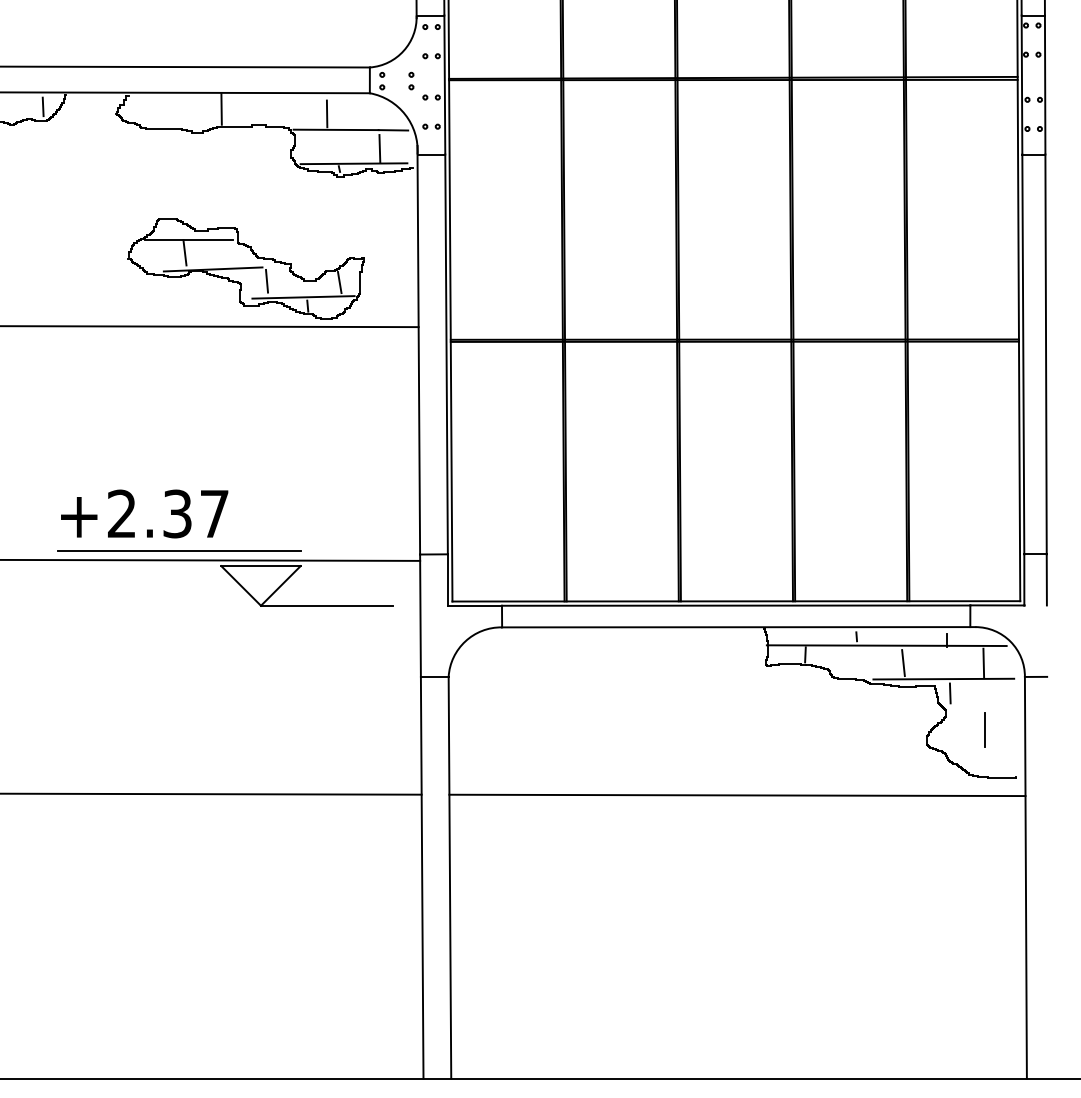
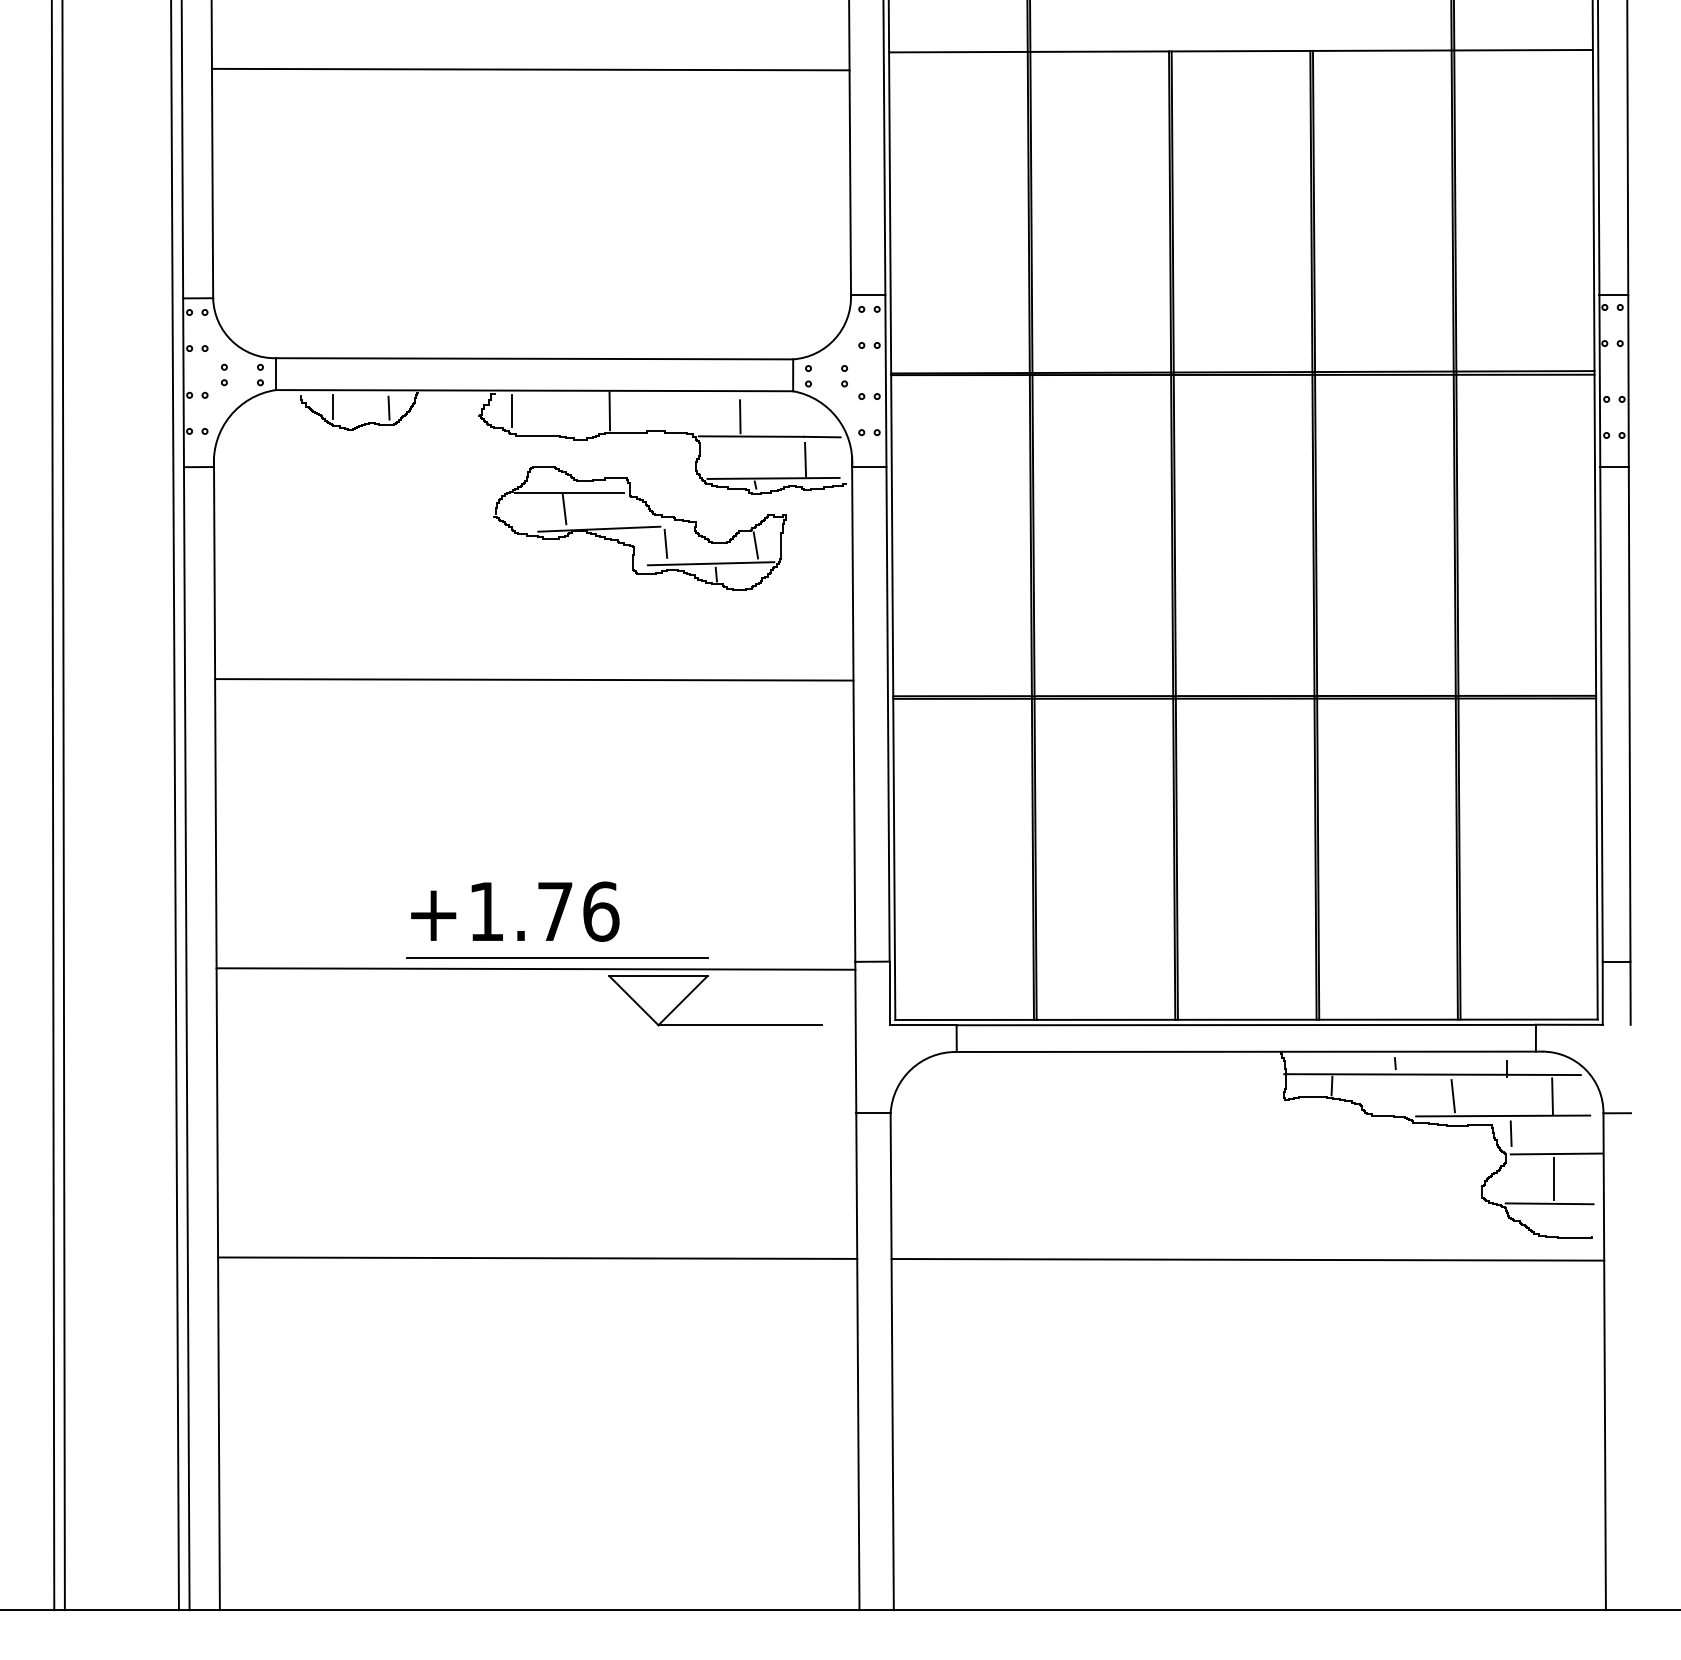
line: (142, 108) -> (512, 410), added
part: (245, 268) -> (639, 528), moved
text: (168, 513) -> (544, 911), +2.37 -> +1.76
line: (986, 709) -> (1556, 1153), added
line: (981, 749) -> (1549, 1203), added

